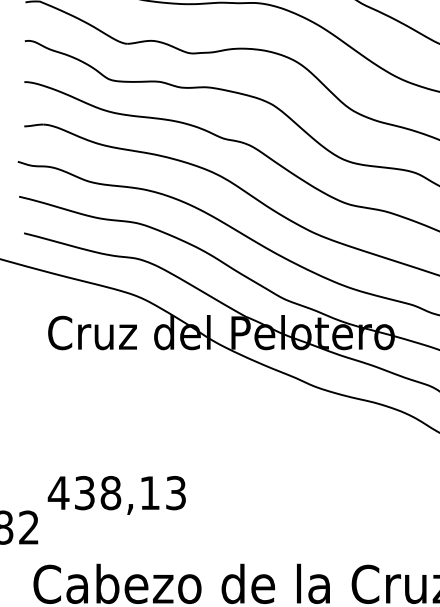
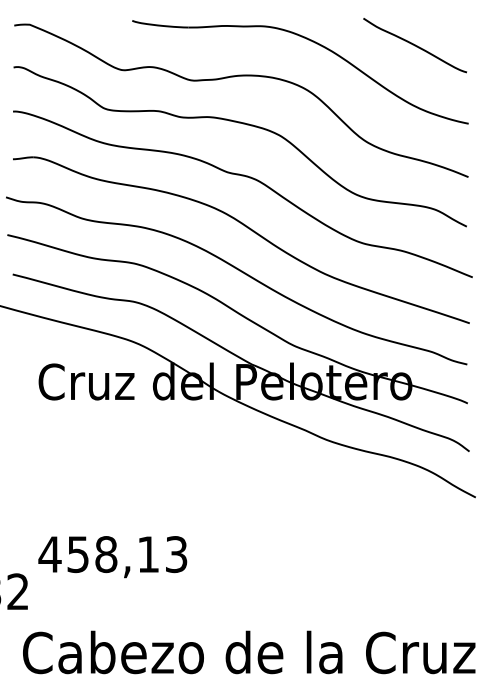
text: (85, 493) -> (78, 554), 438,13 -> 458,13

